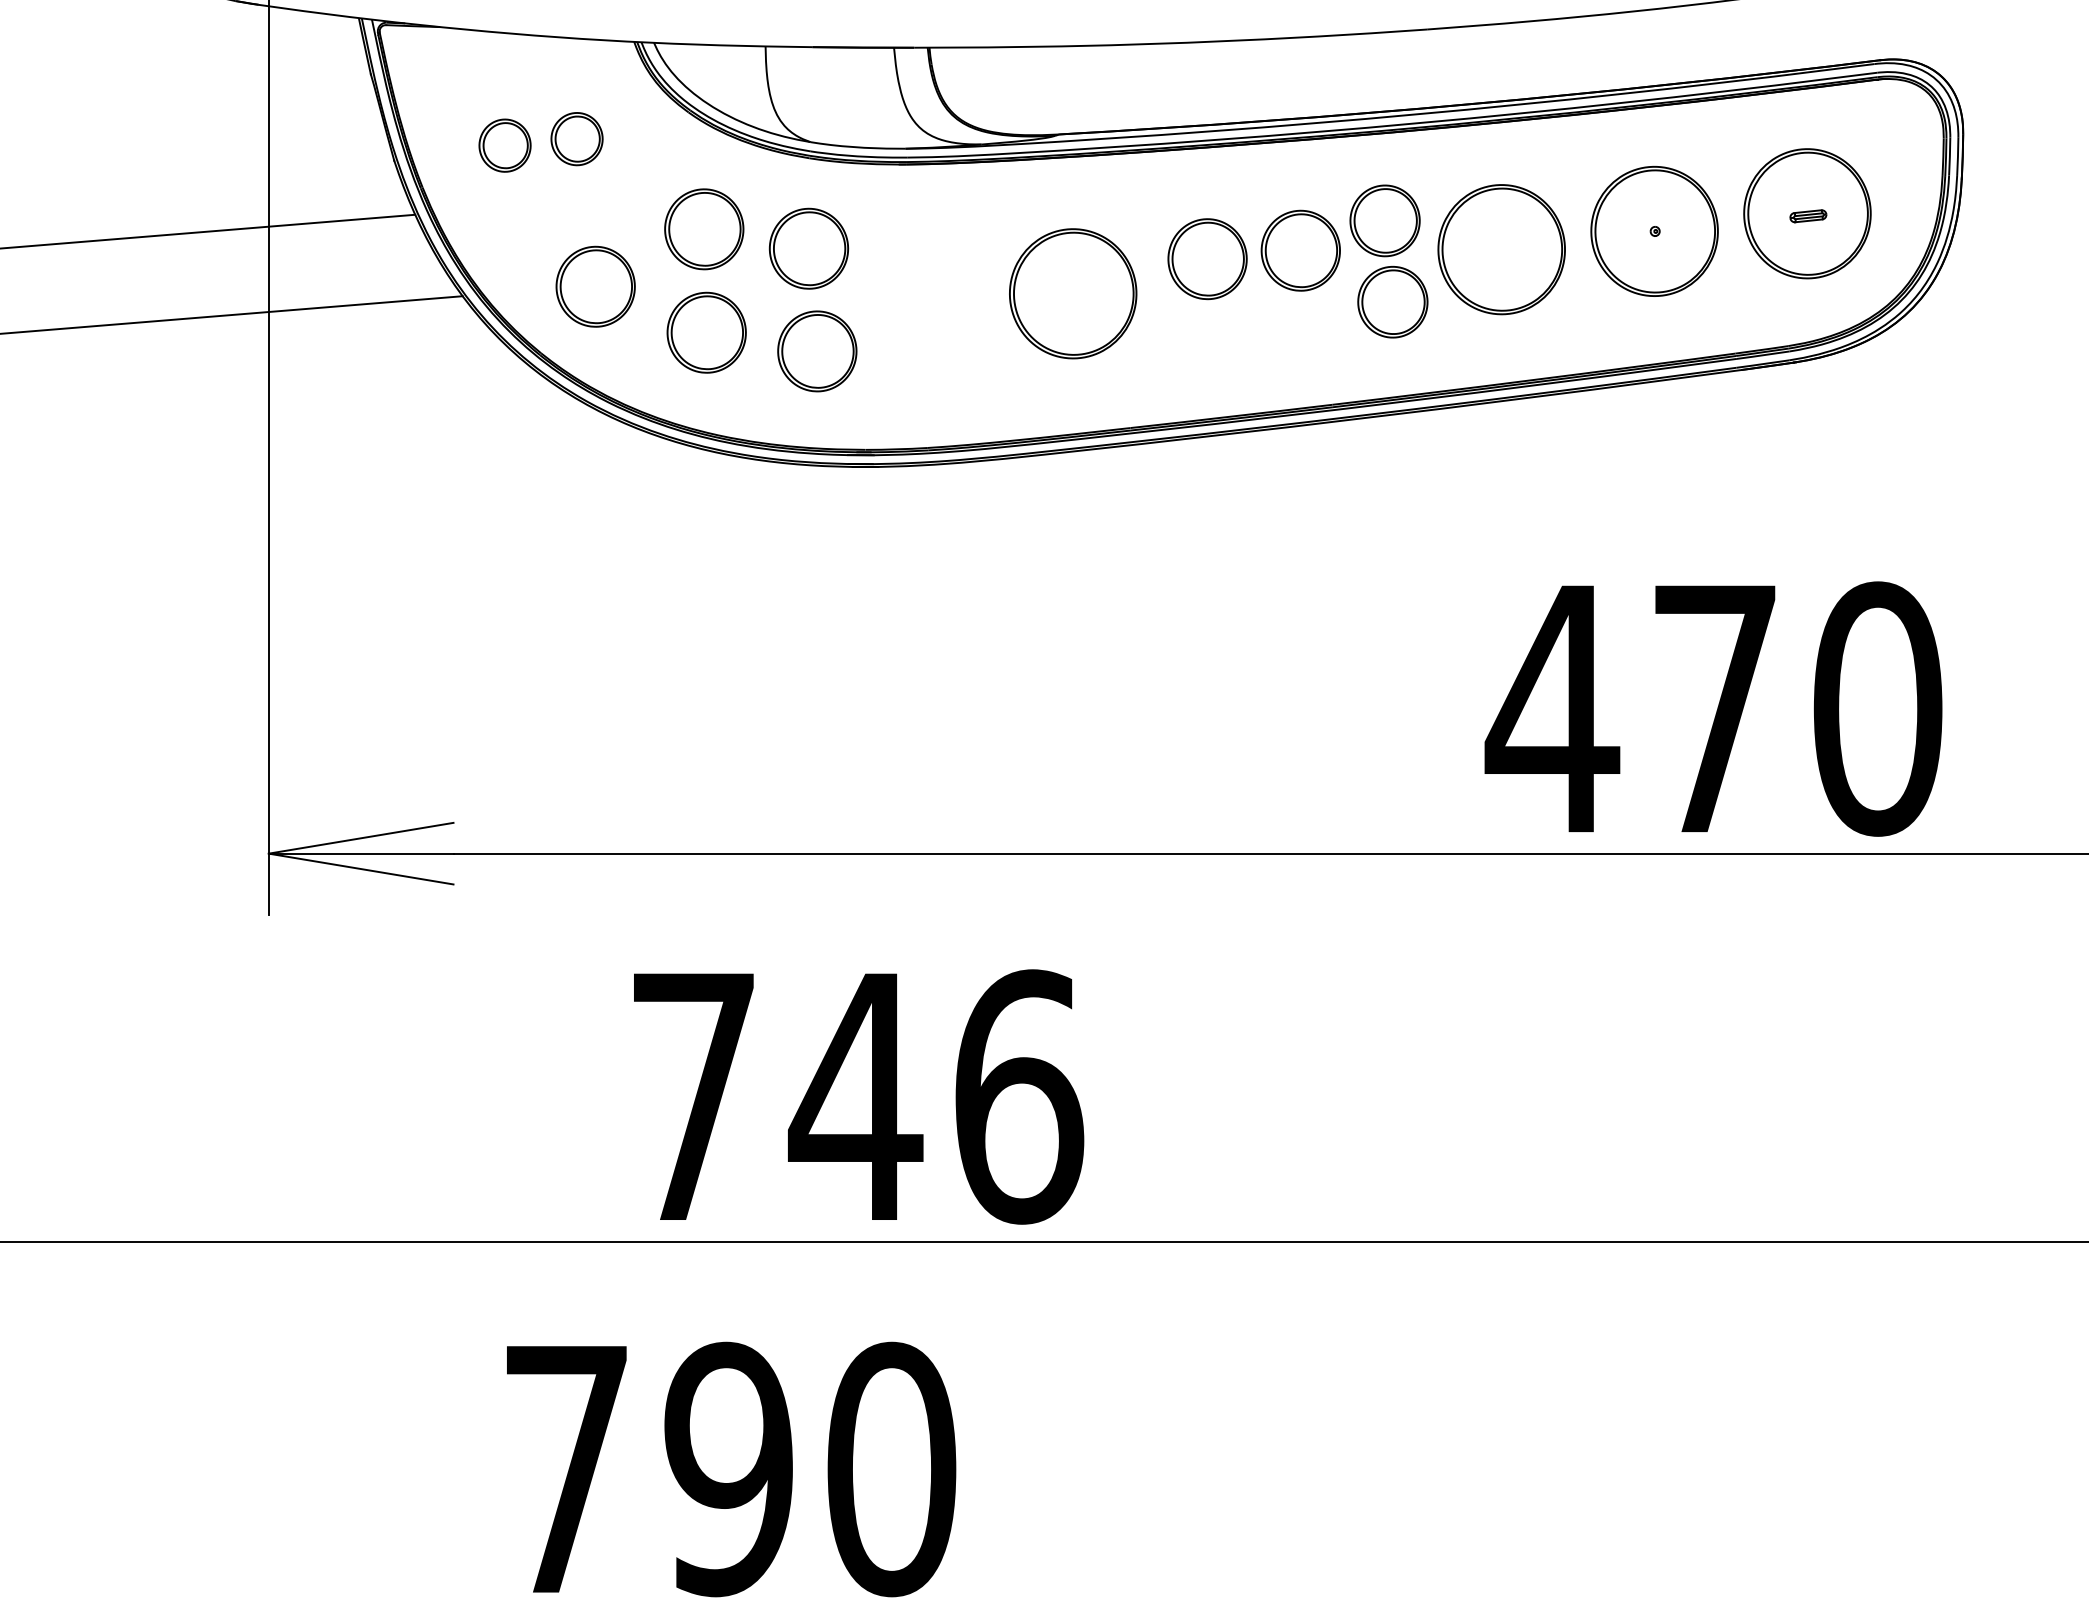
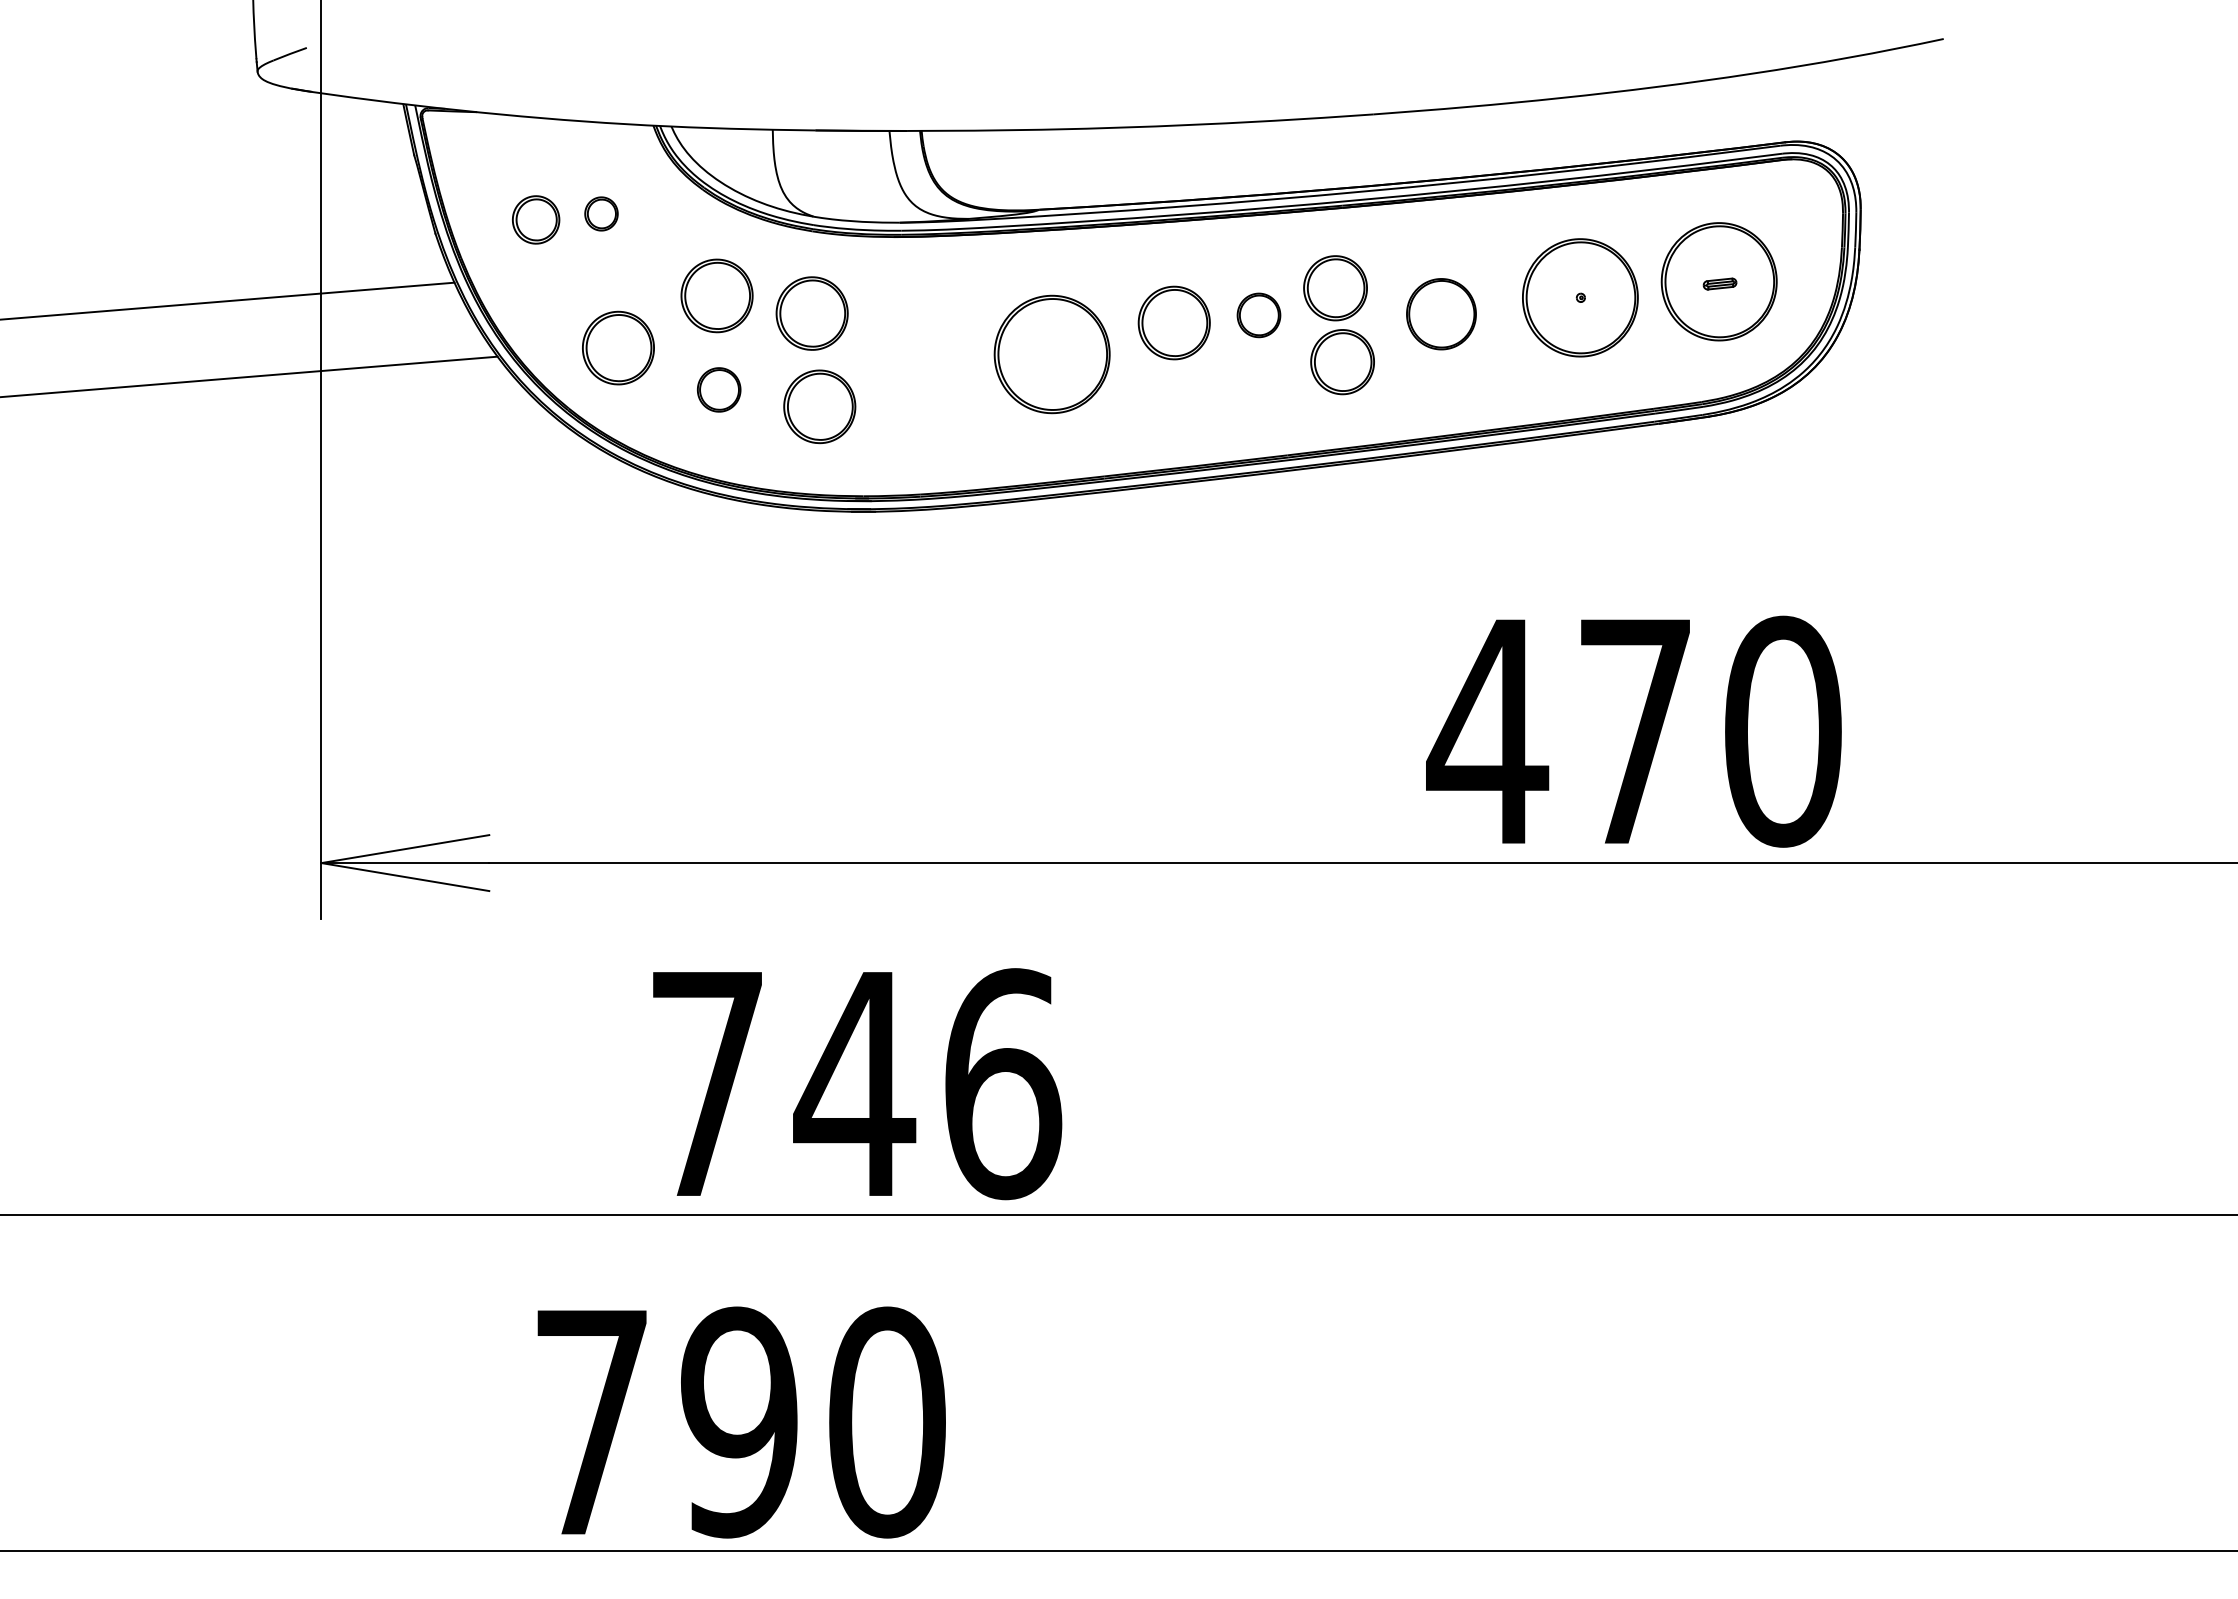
part: (577, 138) -> (601, 213), size x0.7
part: (1501, 248) -> (1441, 313), size x0.6
part: (1300, 250) -> (1258, 315), size x0.6
part: (705, 332) -> (718, 389), size x0.6

